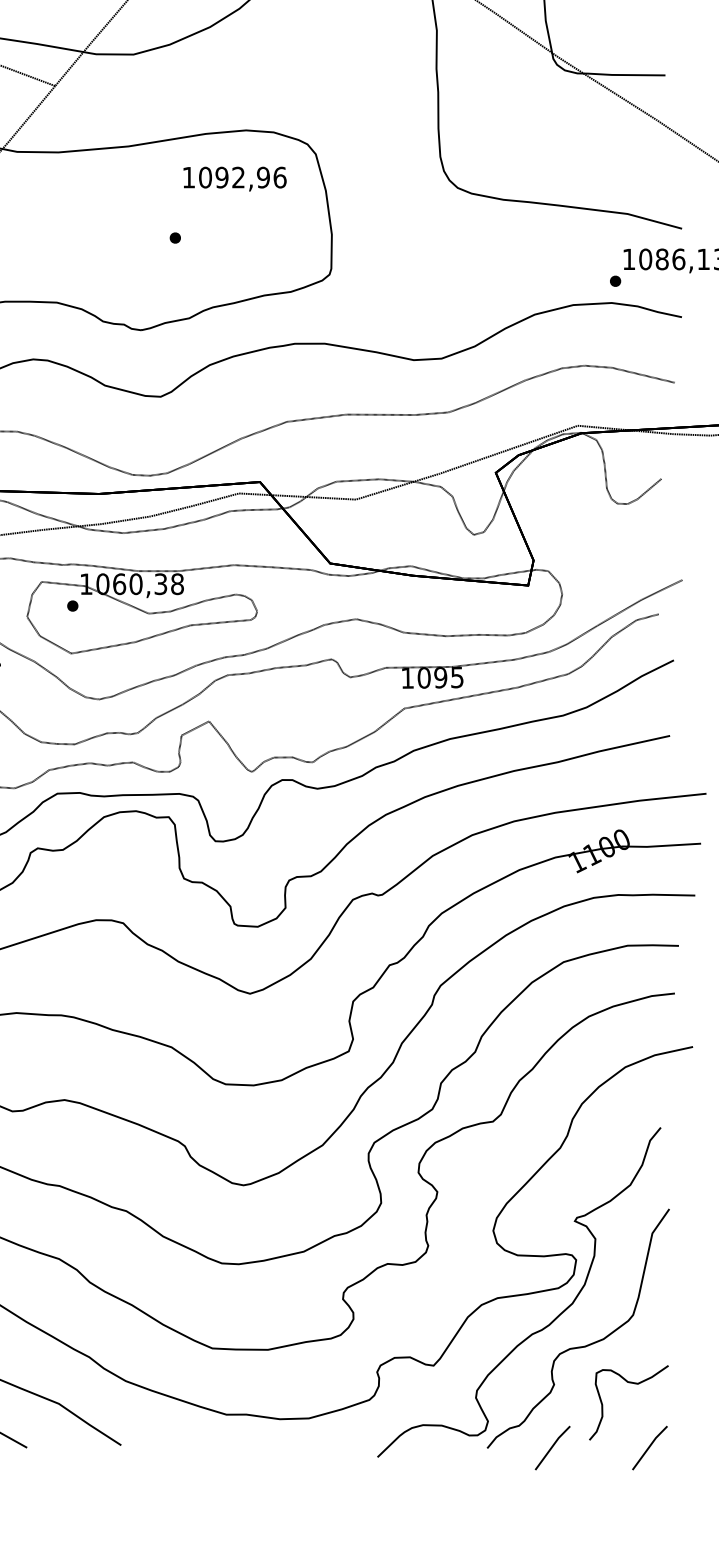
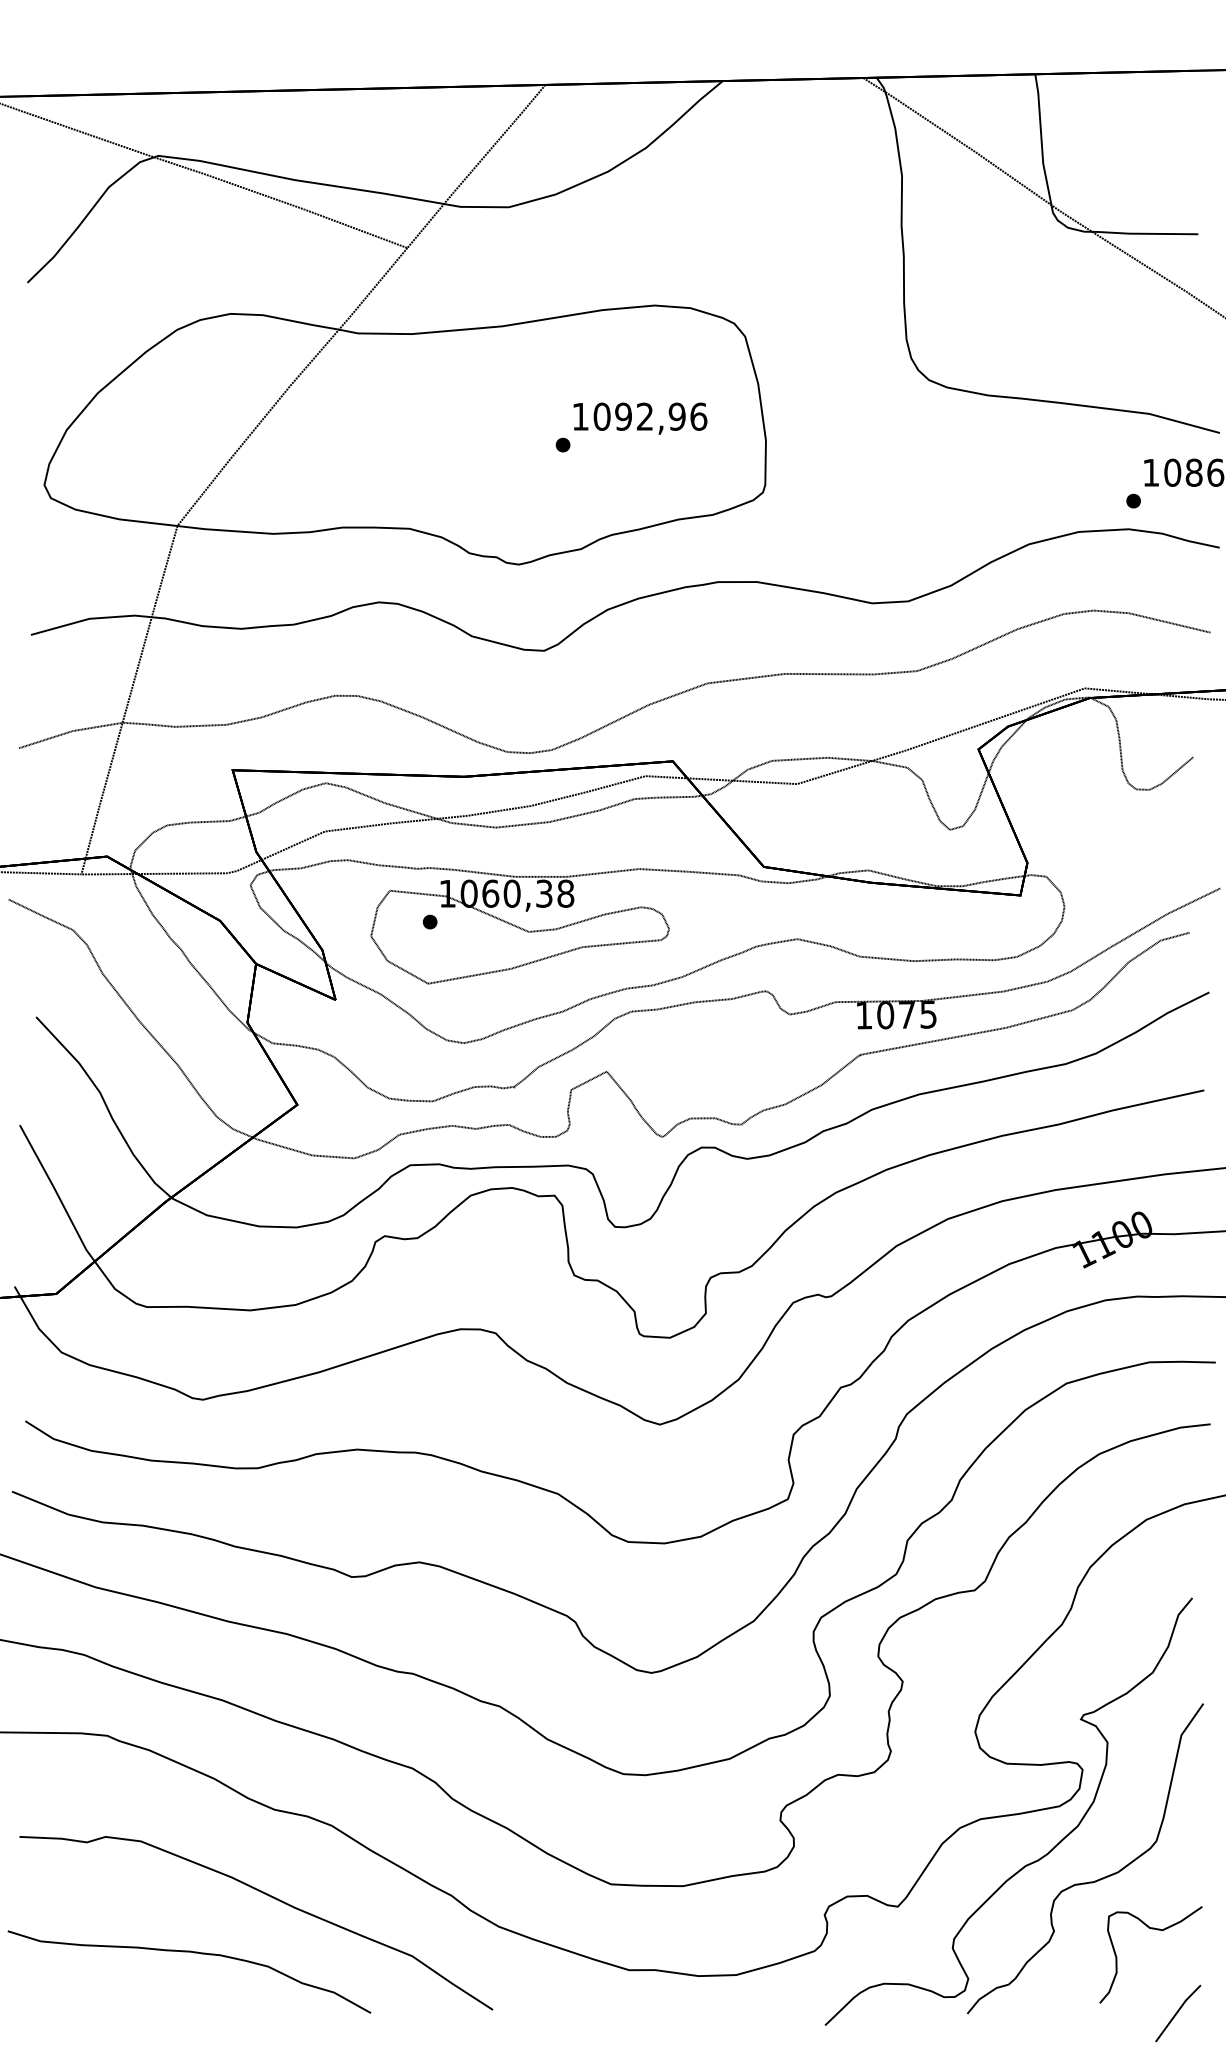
text: (235, 178) -> (640, 418), moved
text: (440, 677) -> (906, 1014), 1095 -> 1075
part: (552, 1448) -> (1052, 2013), removed

